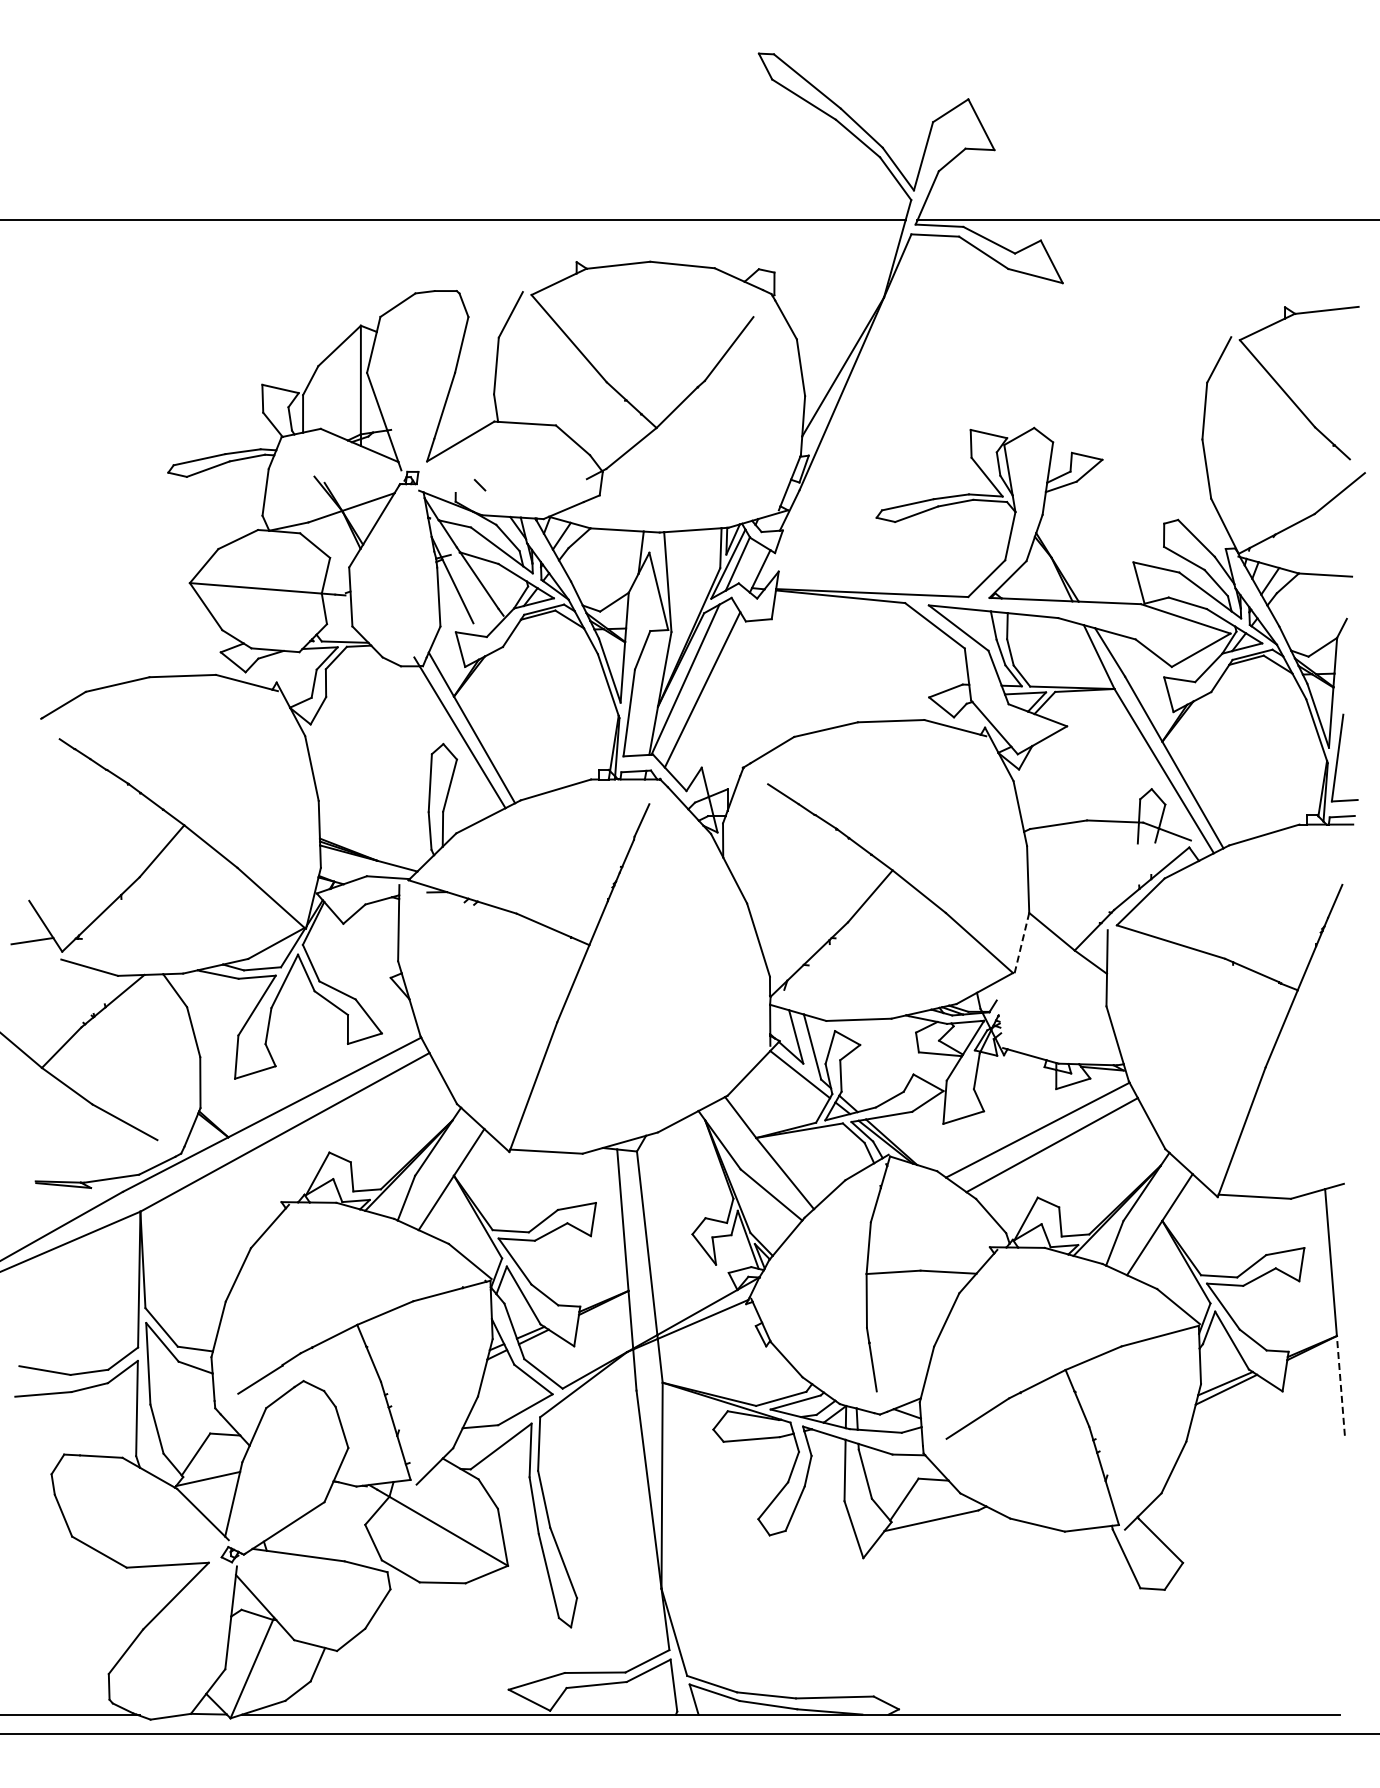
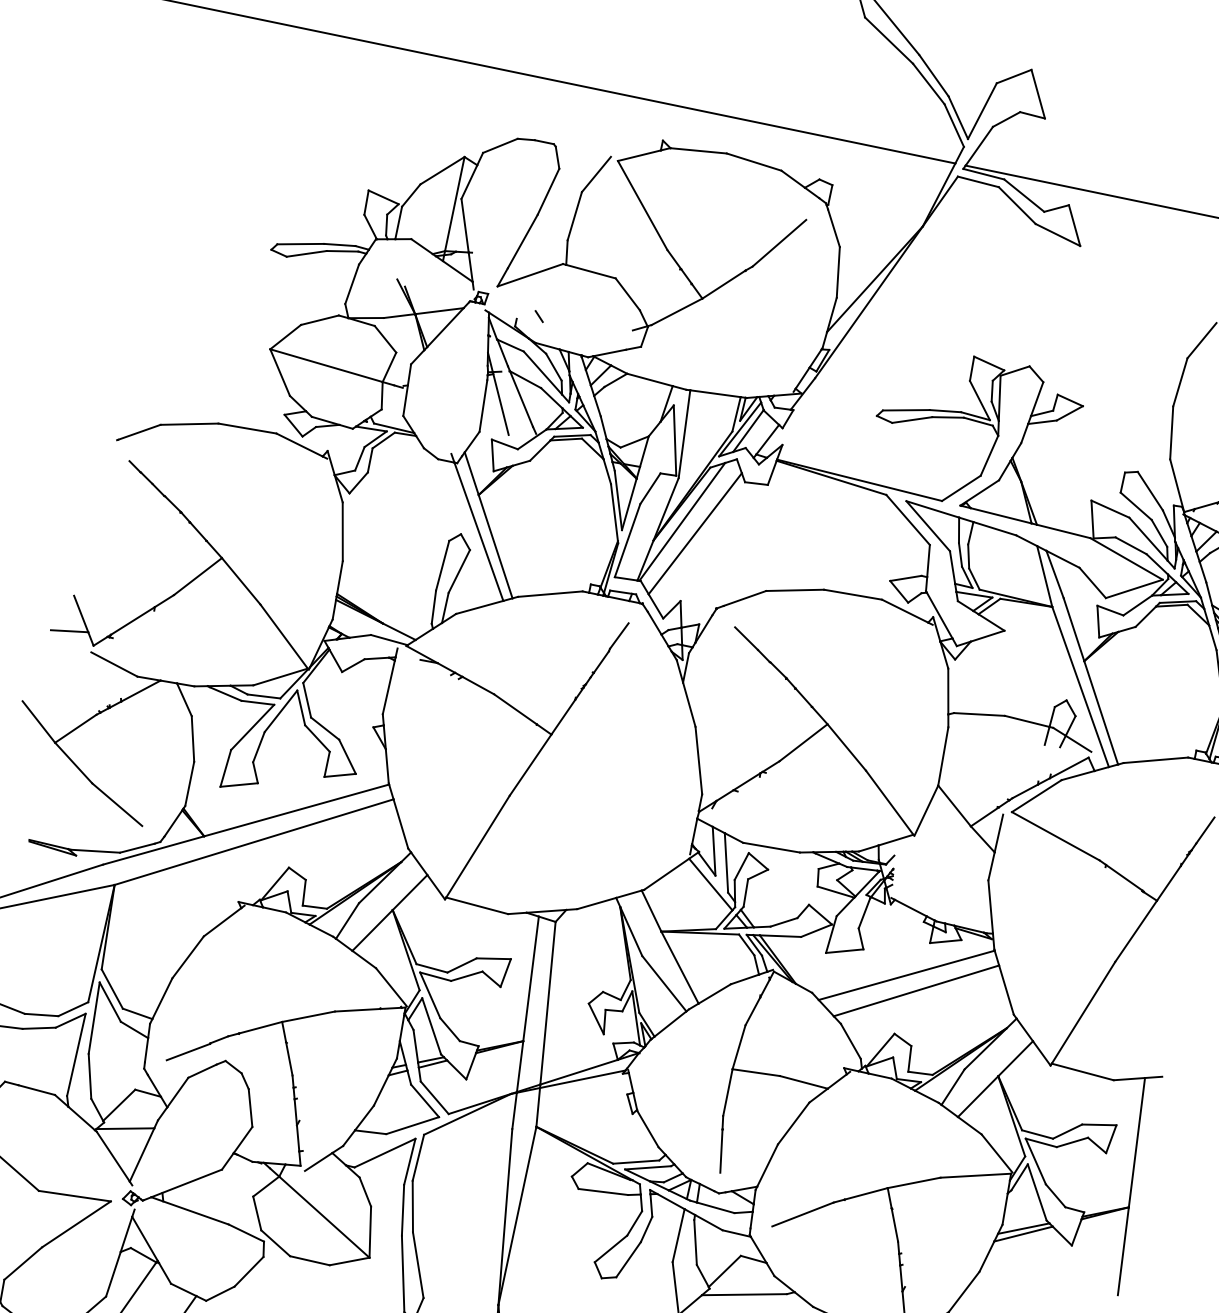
line: (1021, 943) -> (926, 810), dashed -> solid
line: (1340, 1385) -> (1123, 1250), dashed -> solid

